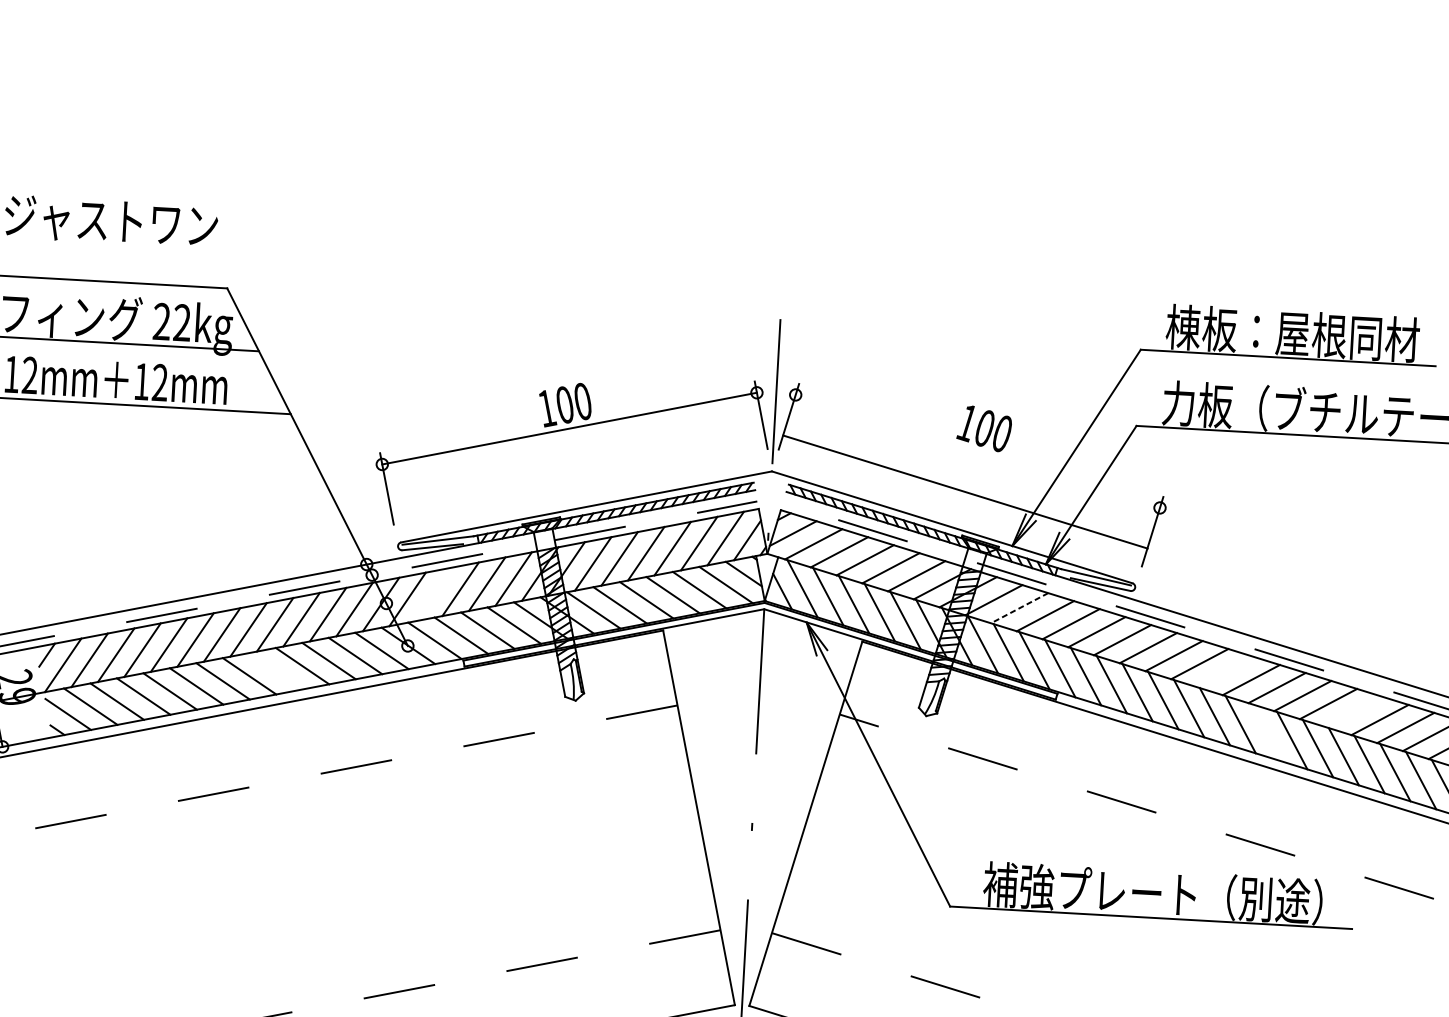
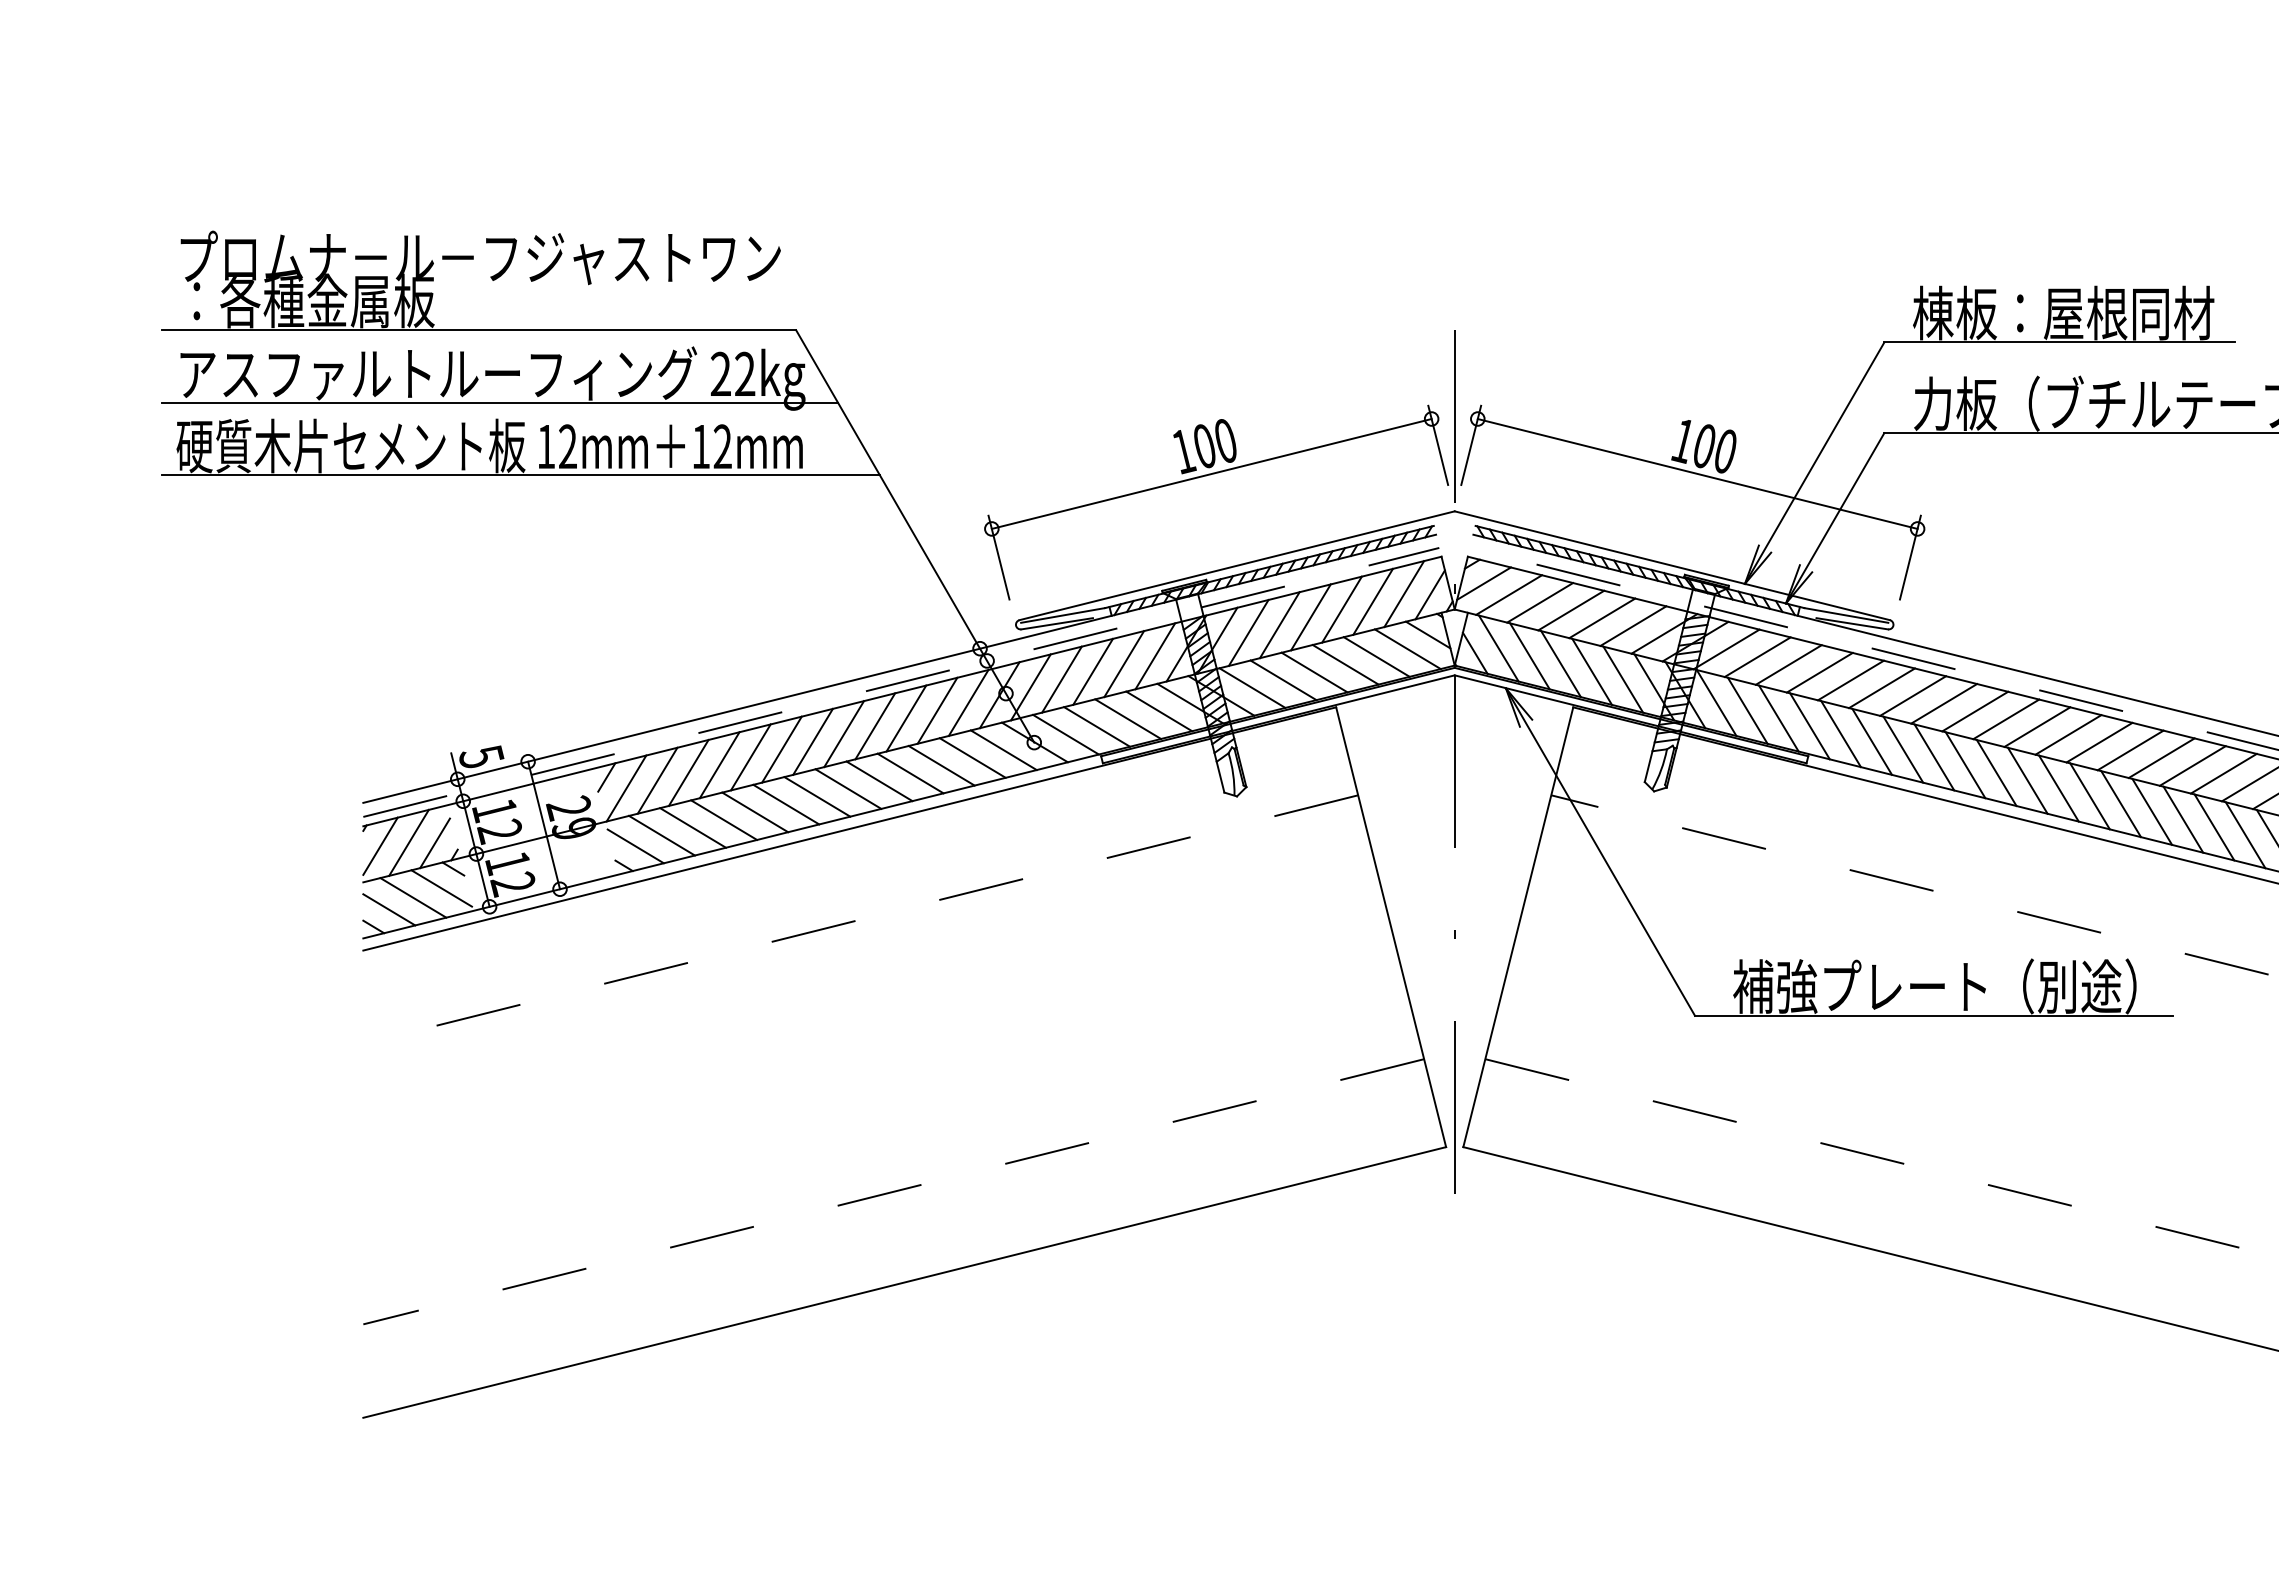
line: (965, 491) -> (1697, 473), moved
line: (433, 594) -> (1061, 679), added
line: (1019, 608) -> (1757, 657), dashed -> solid
line: (276, 671) -> (879, 781), added
line: (1225, 672) -> (2006, 719), added
line: (1354, 712) -> (2161, 758), added
line: (1266, 732) -> (2058, 788), added

